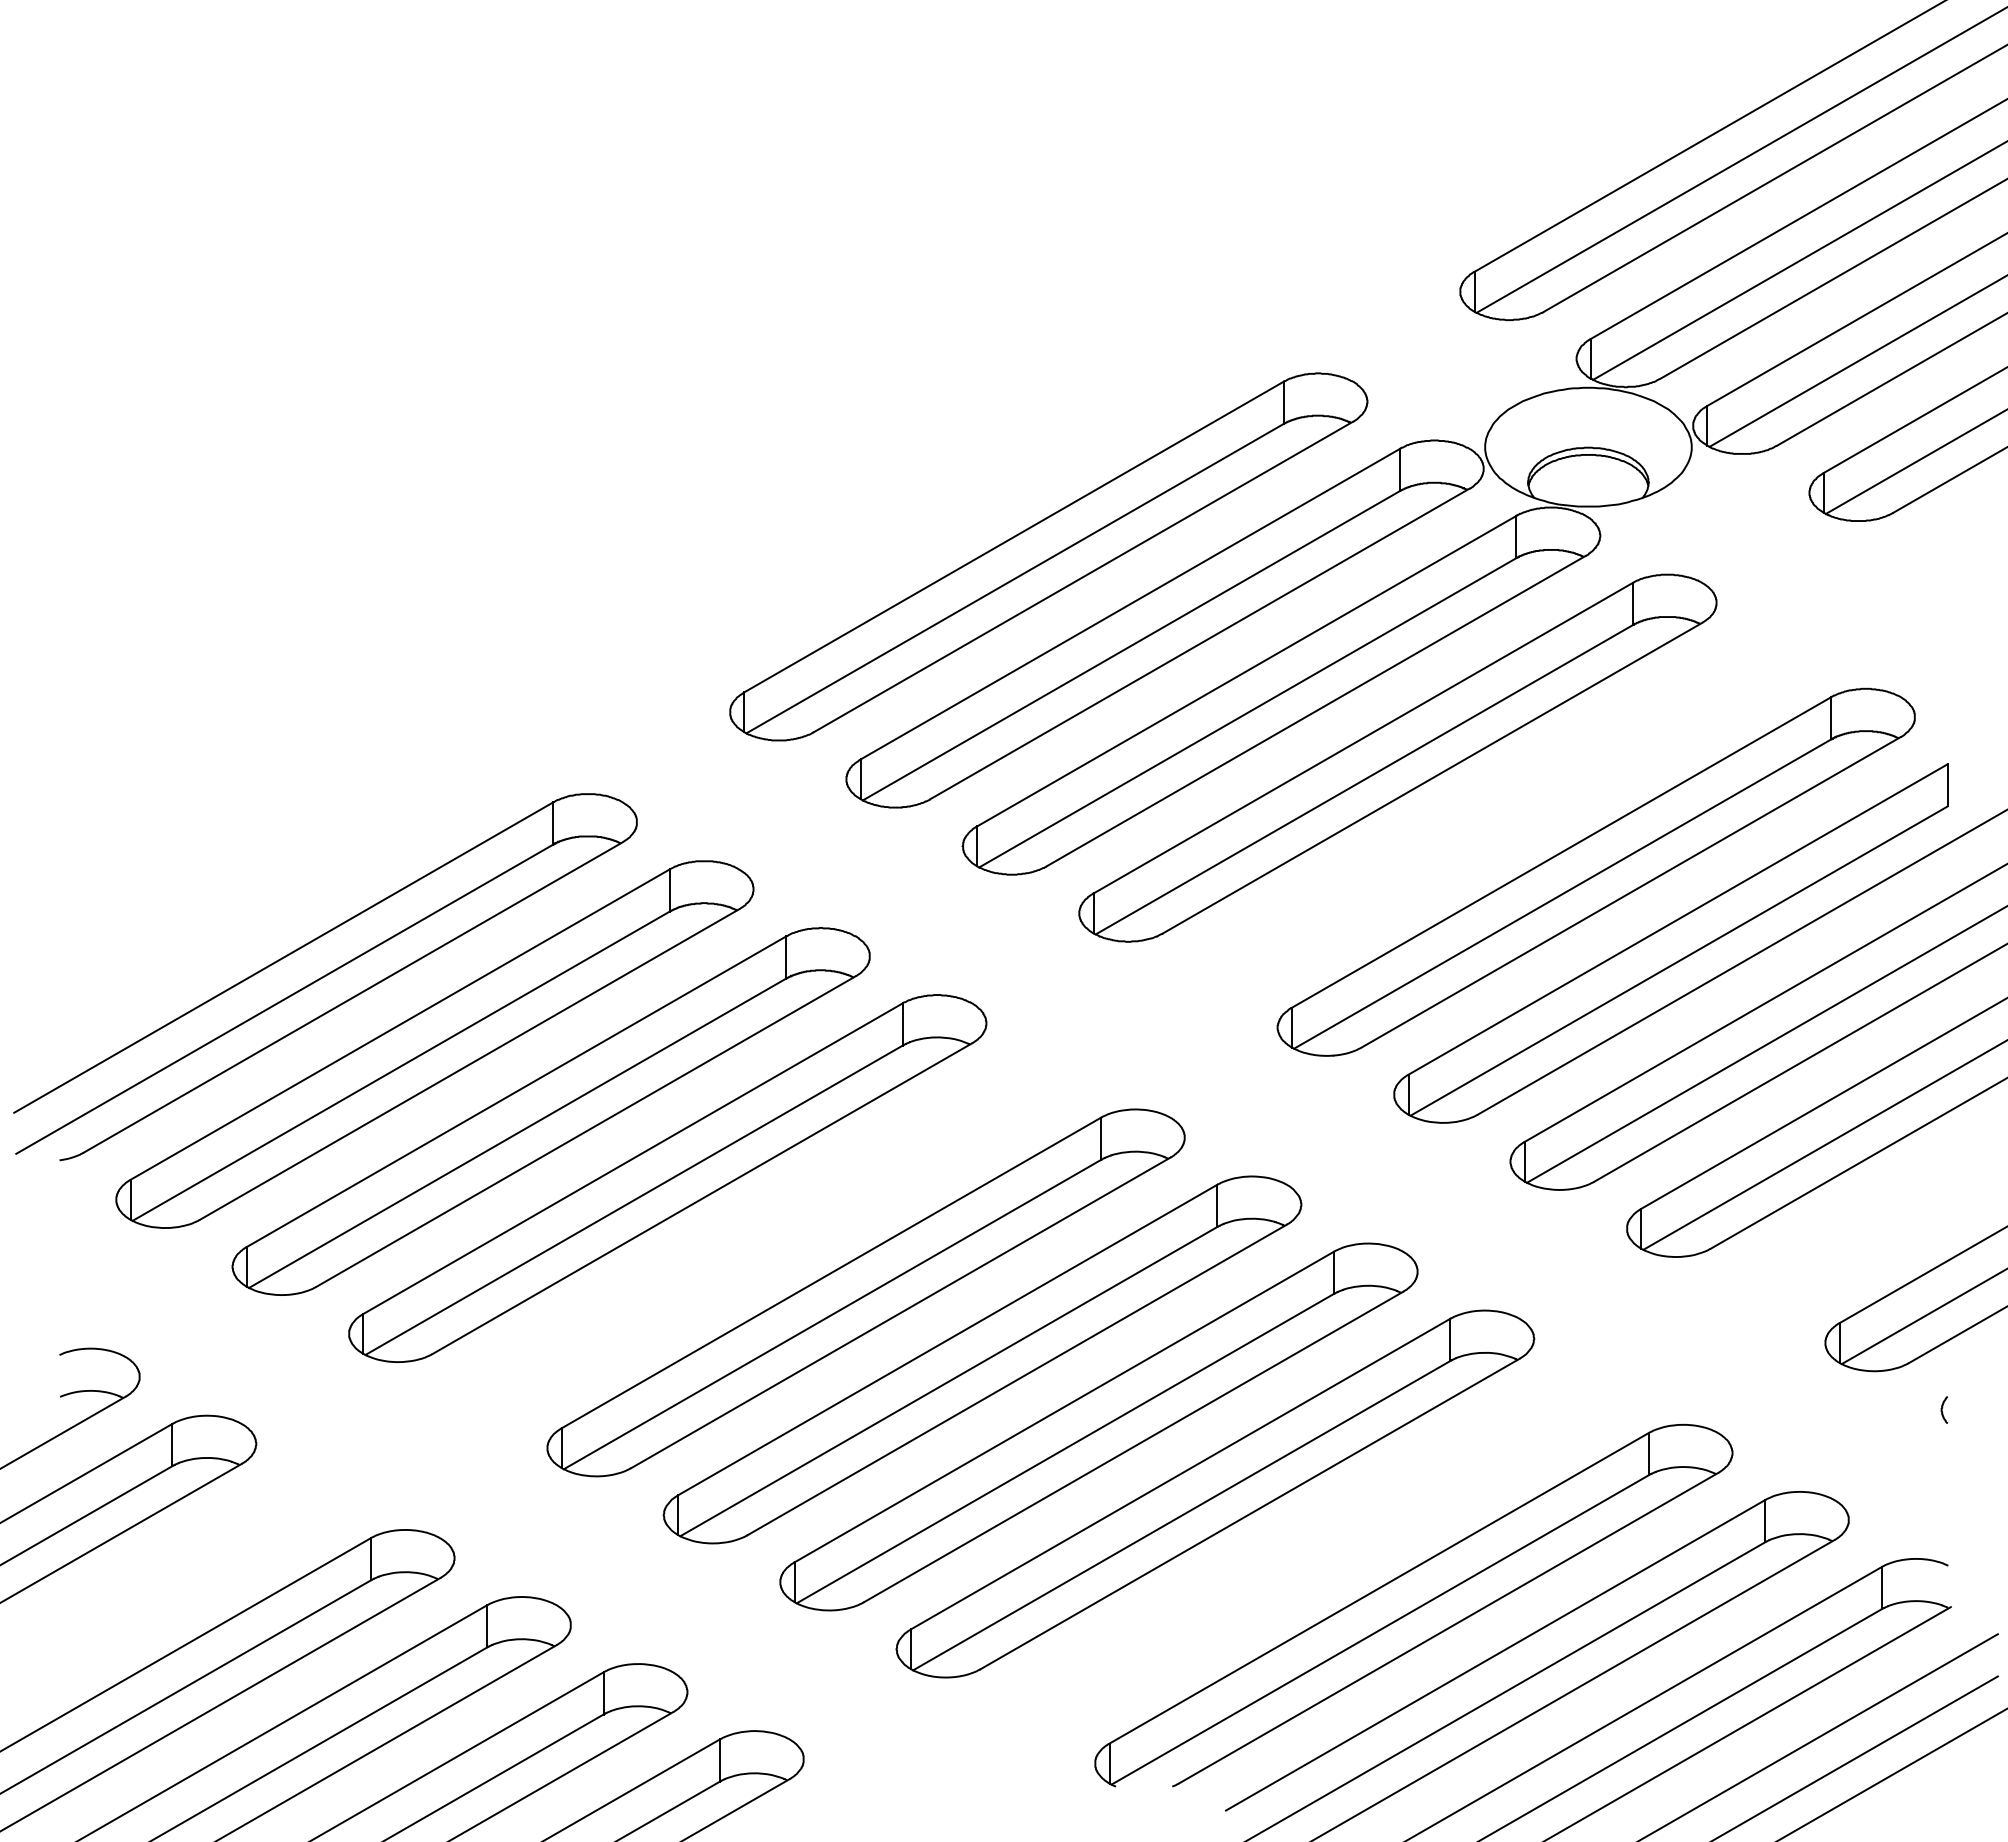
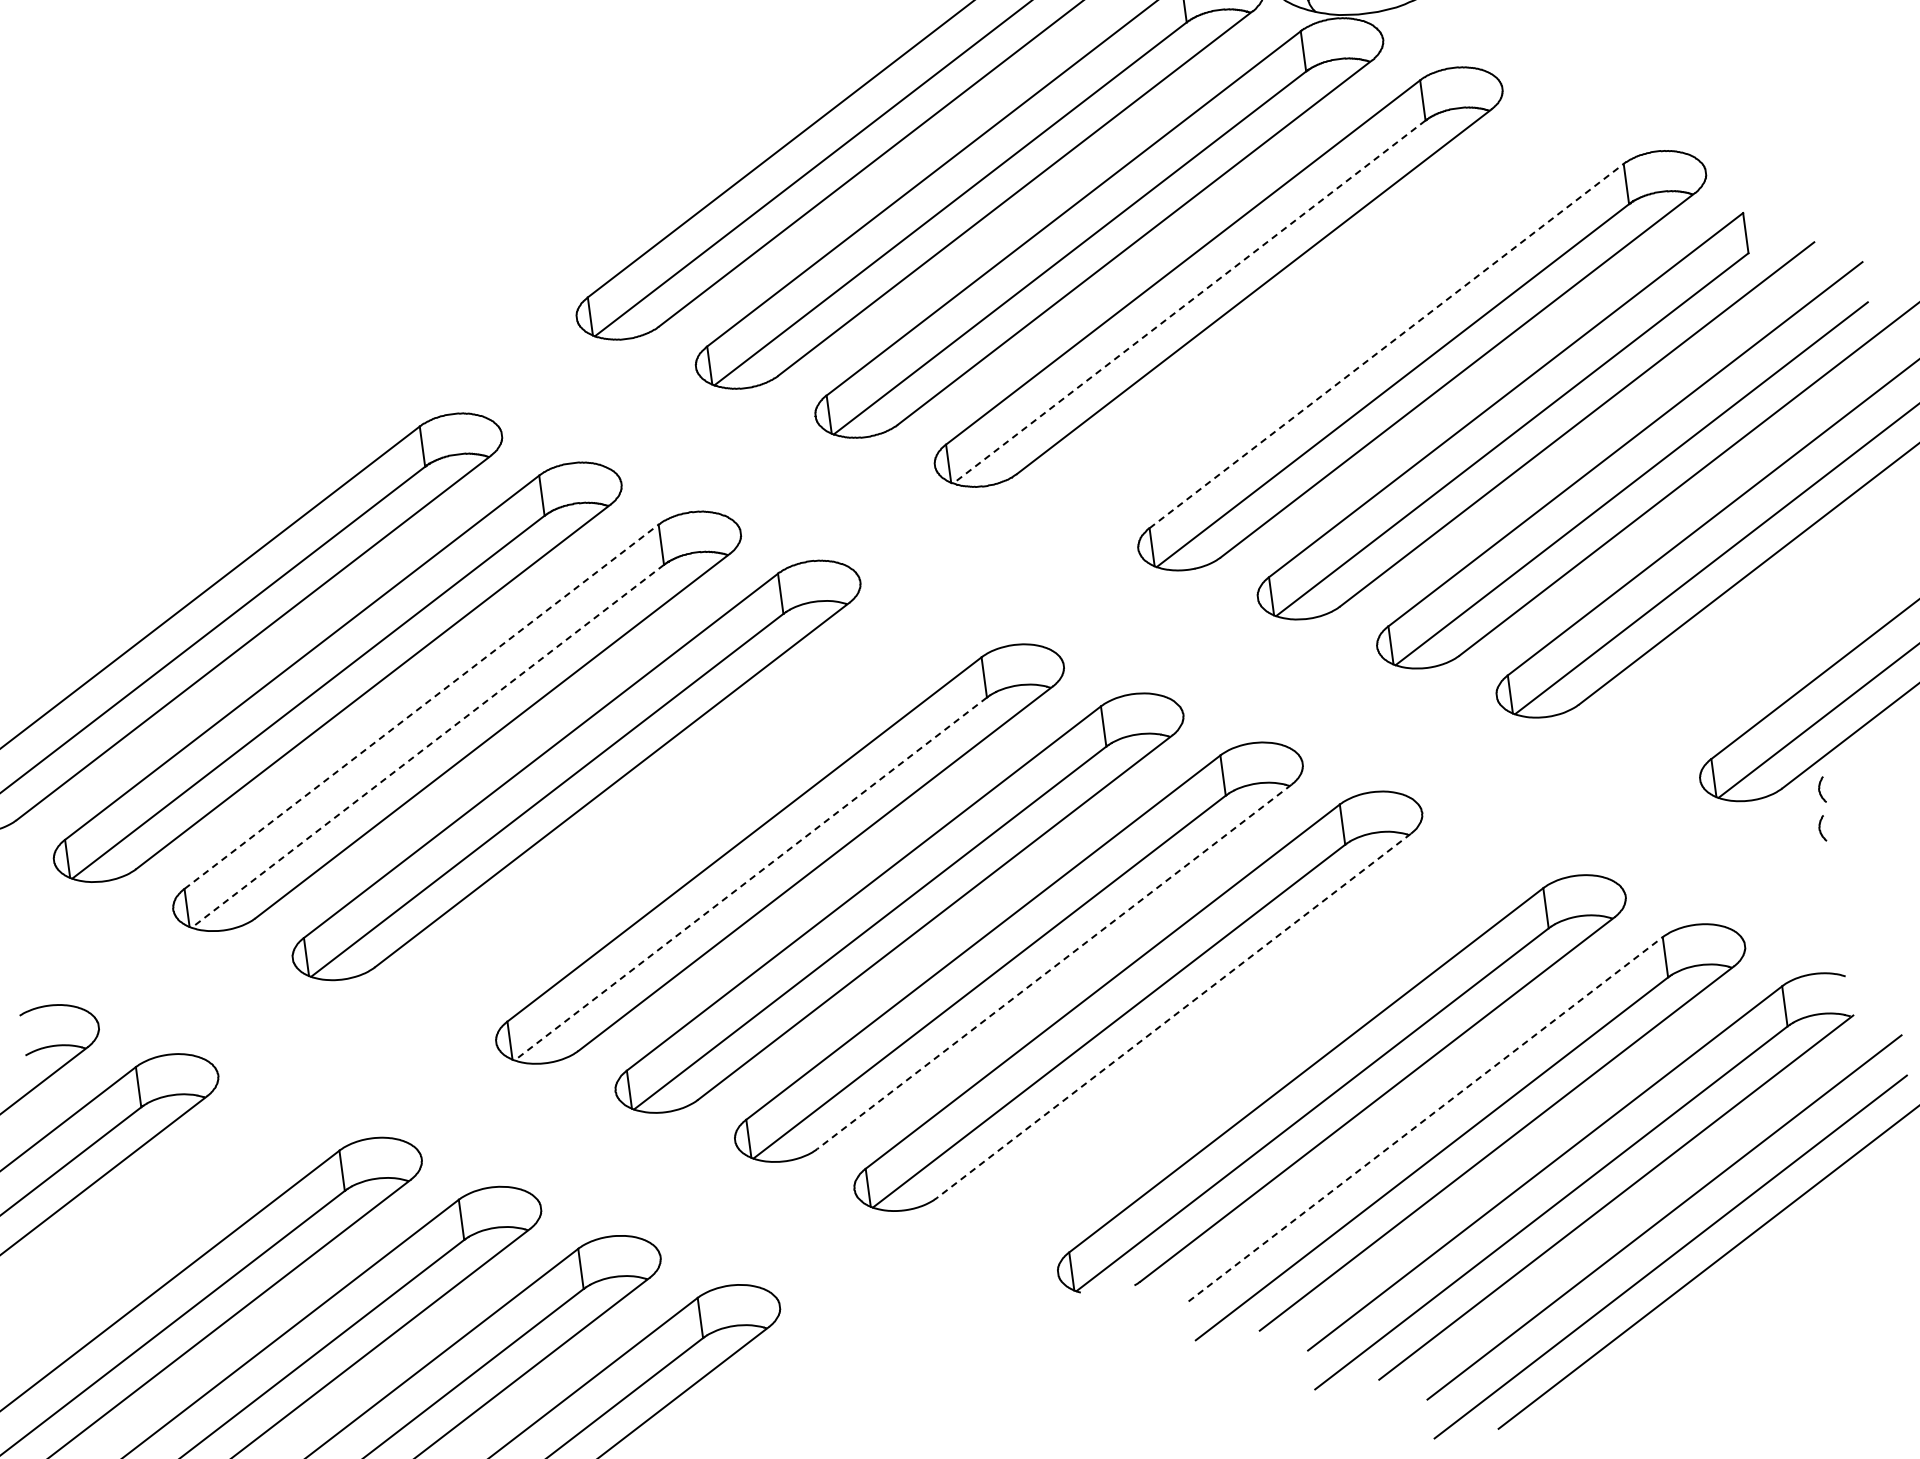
line: (1364, 779) -> (1189, 301), solid -> dashed
line: (1562, 852) -> (1387, 346), solid -> dashed
line: (517, 1091) -> (422, 706), solid -> dashed
line: (517, 1133) -> (427, 746), solid -> dashed
line: (832, 1314) -> (750, 878), solid -> dashed
curve: (1947, 1369) -> (1819, 789), added
line: (1133, 1447) -> (1054, 967), solid -> dashed
line: (1249, 1514) -> (1173, 1016), solid -> dashed
line: (1495, 1655) -> (1425, 1119), solid -> dashed

